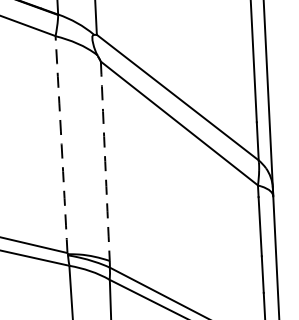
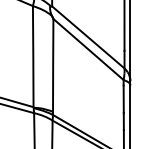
arc: (62, 144) -> (33, 56), dashed -> solid
arc: (105, 161) -> (53, 65), dashed -> solid

